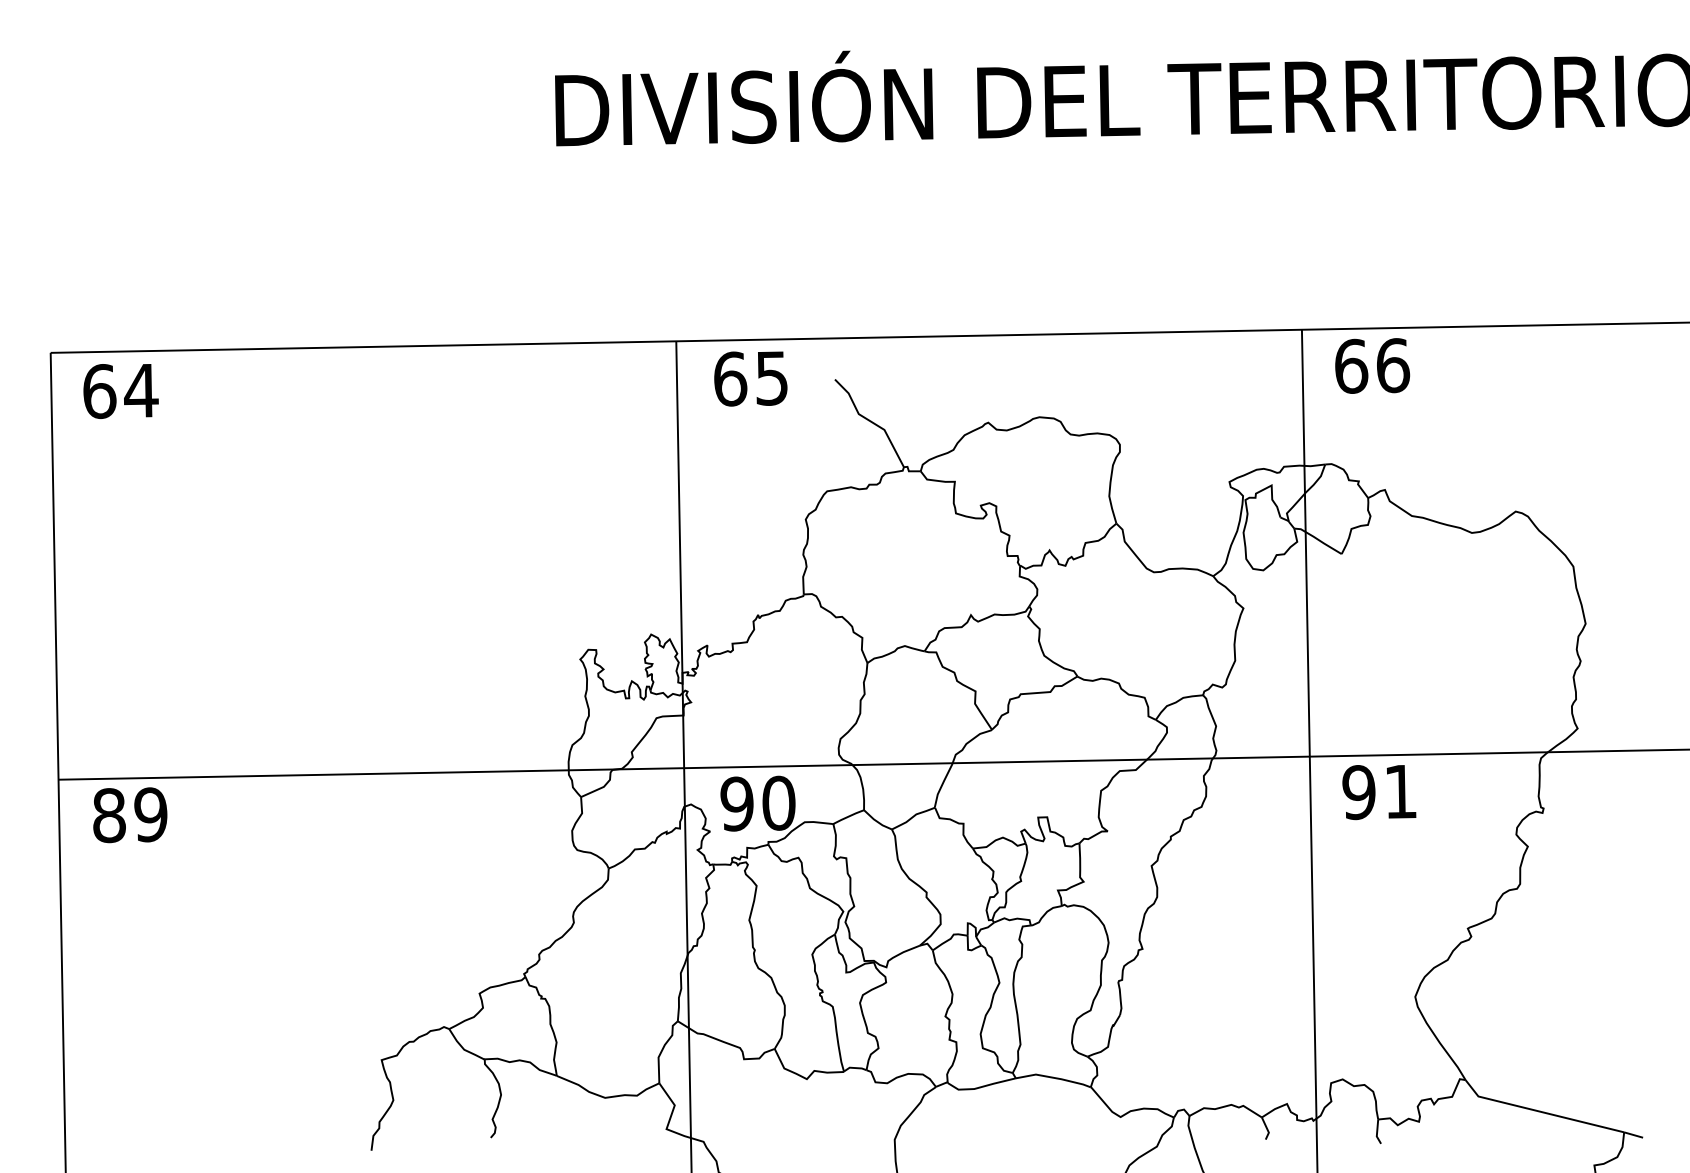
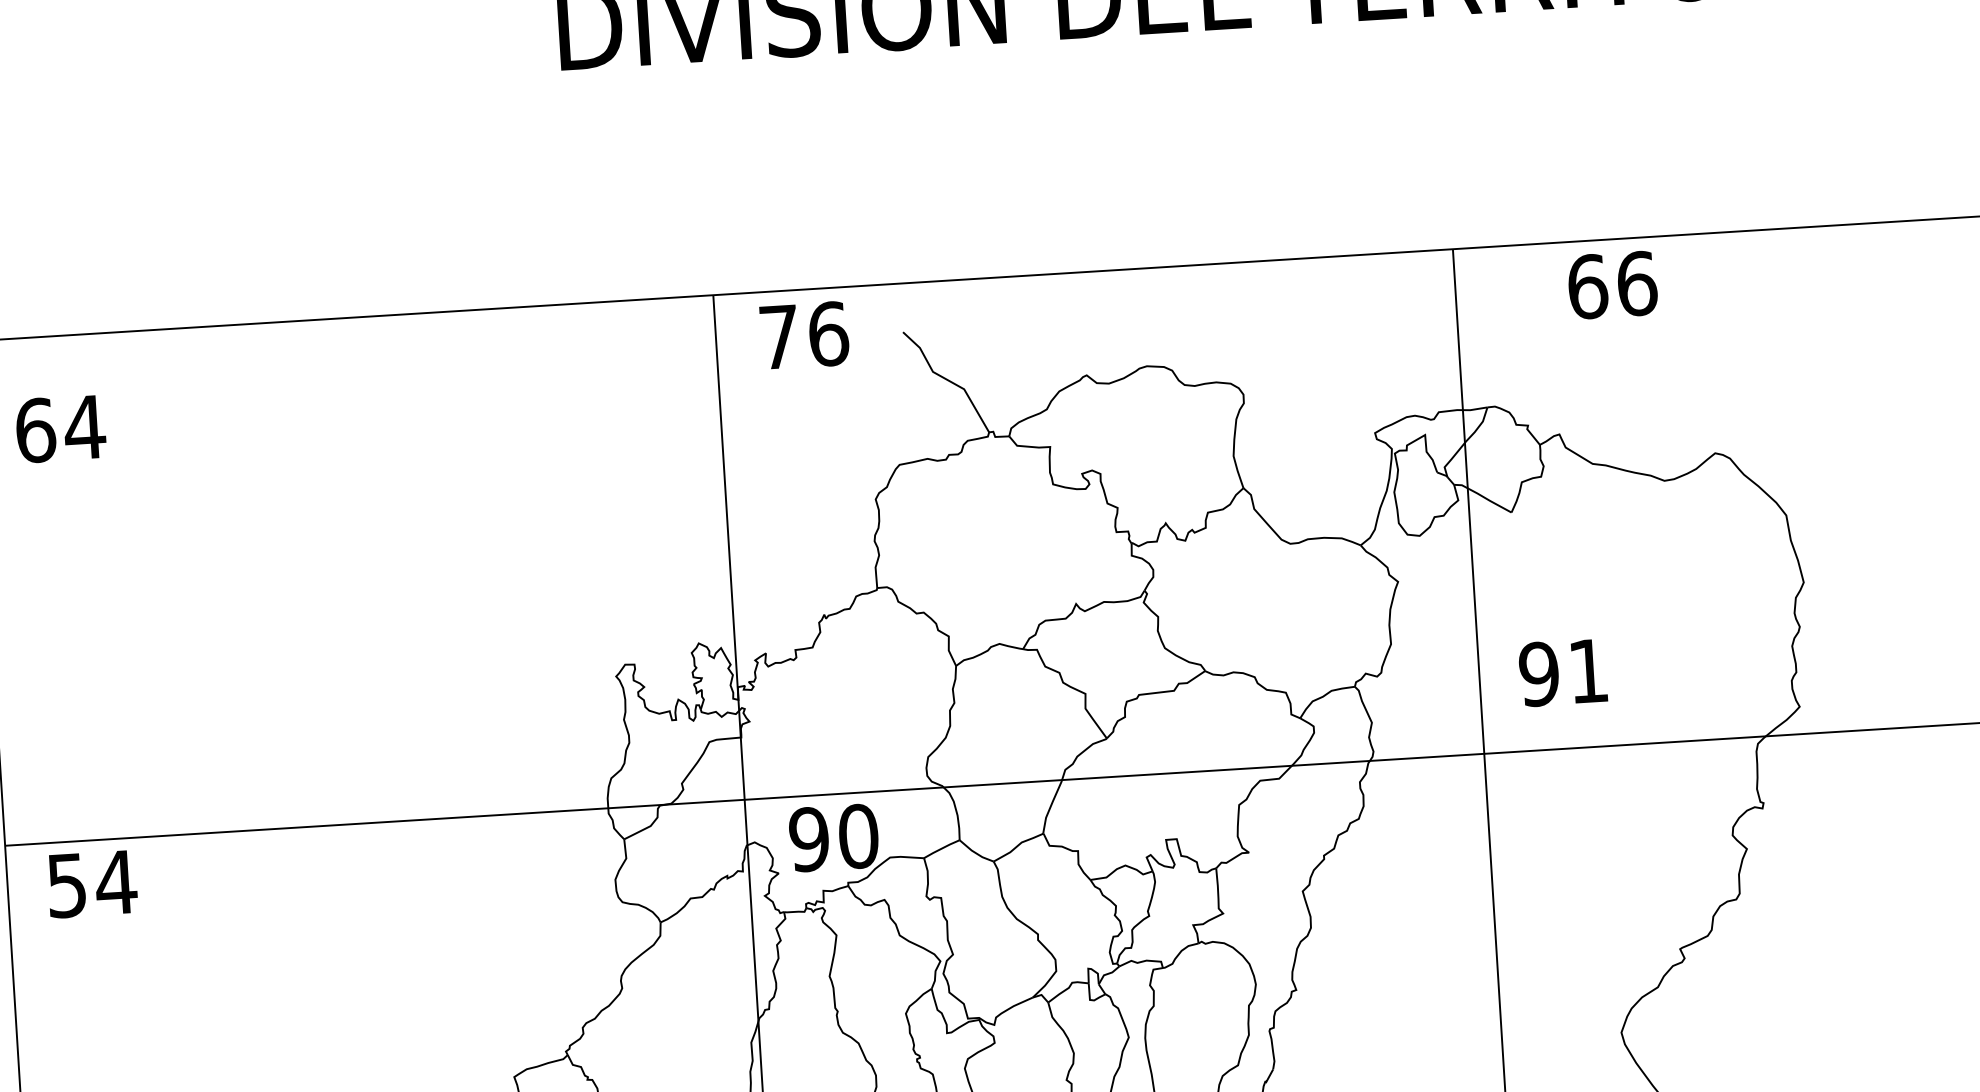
text: (1372, 365) -> (1612, 284), moved
text: (751, 378) -> (804, 335), 65 -> 76
text: (120, 391) -> (60, 429), moved
text: (1379, 792) -> (1563, 673), moved
text: (130, 815) -> (92, 884), 89 -> 54

